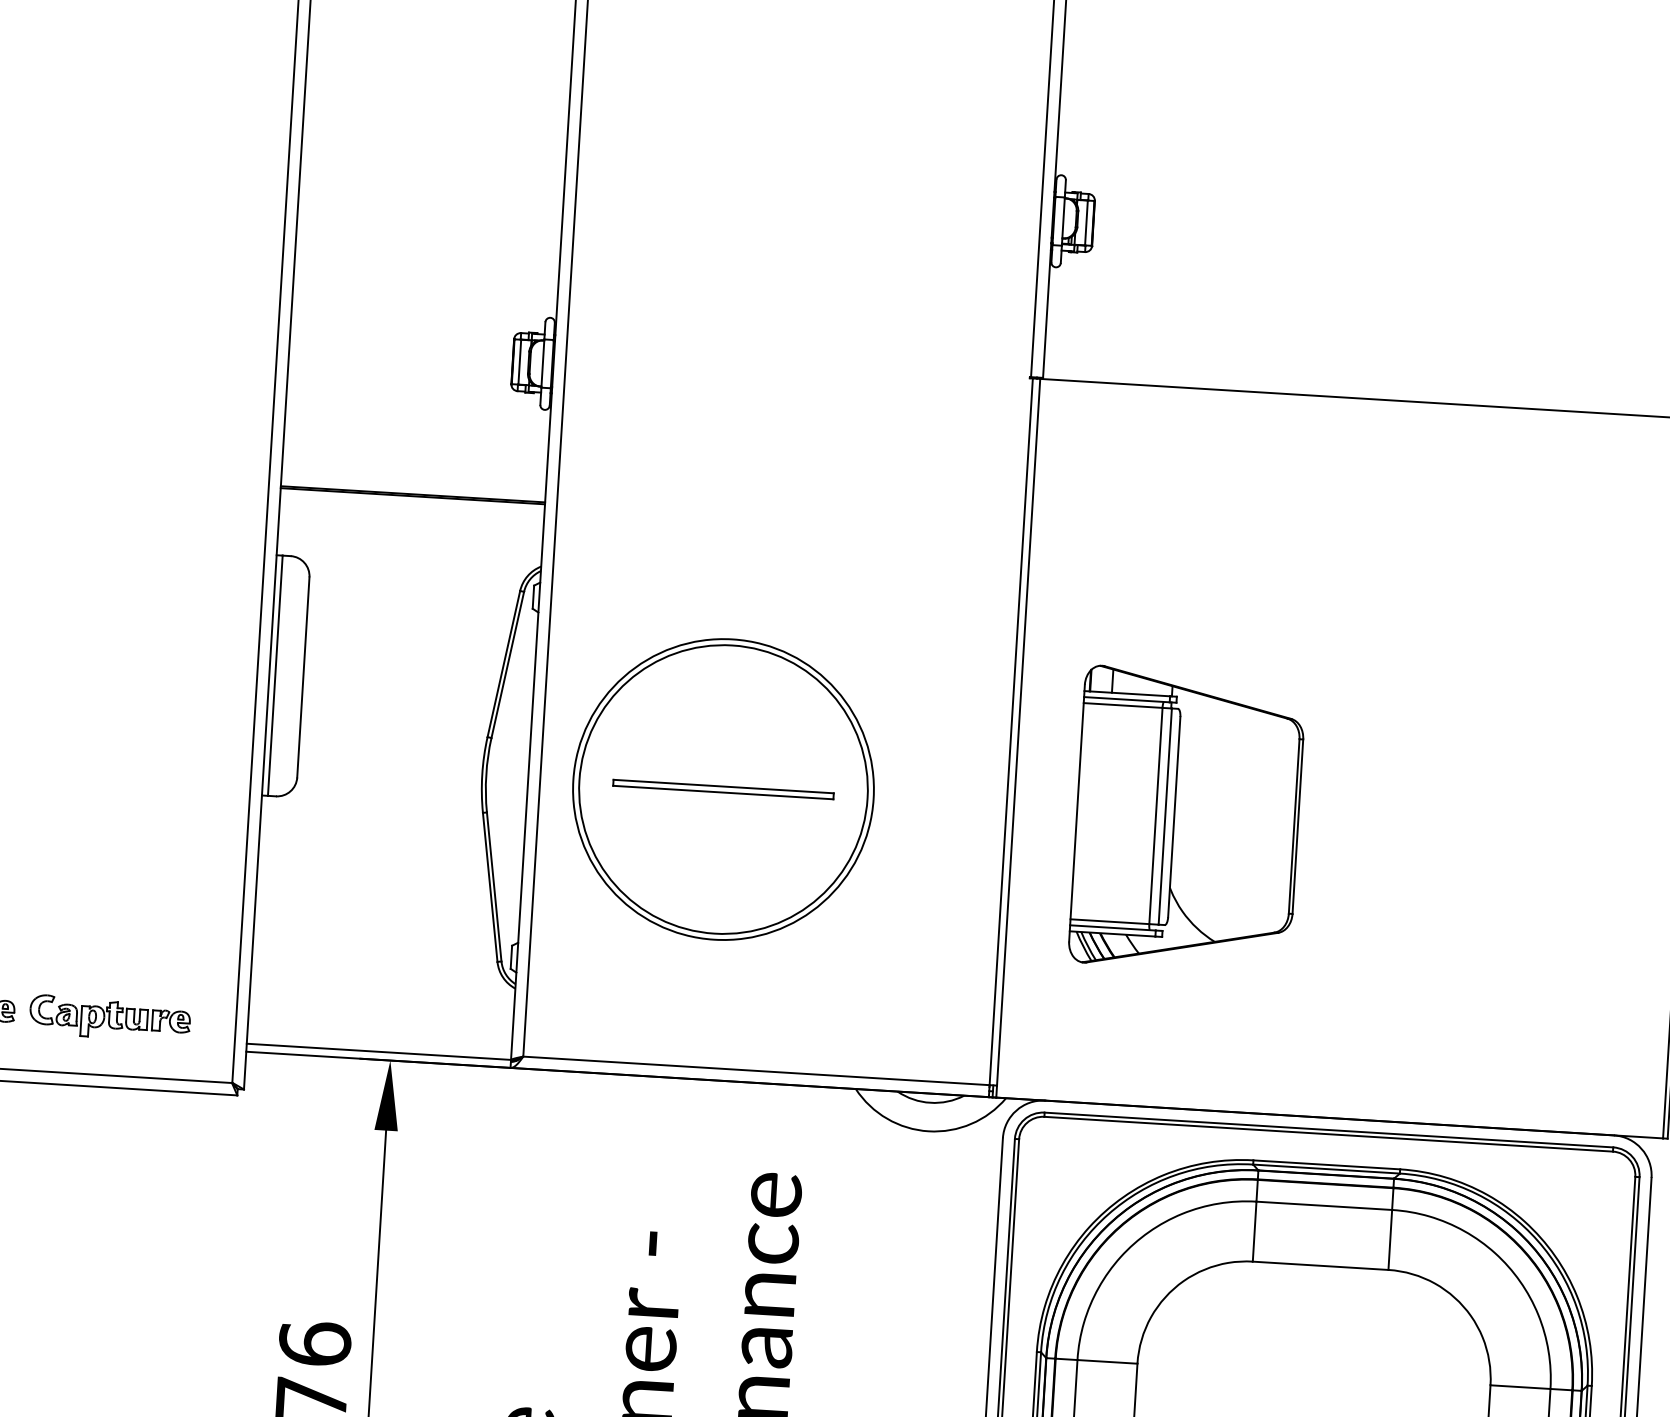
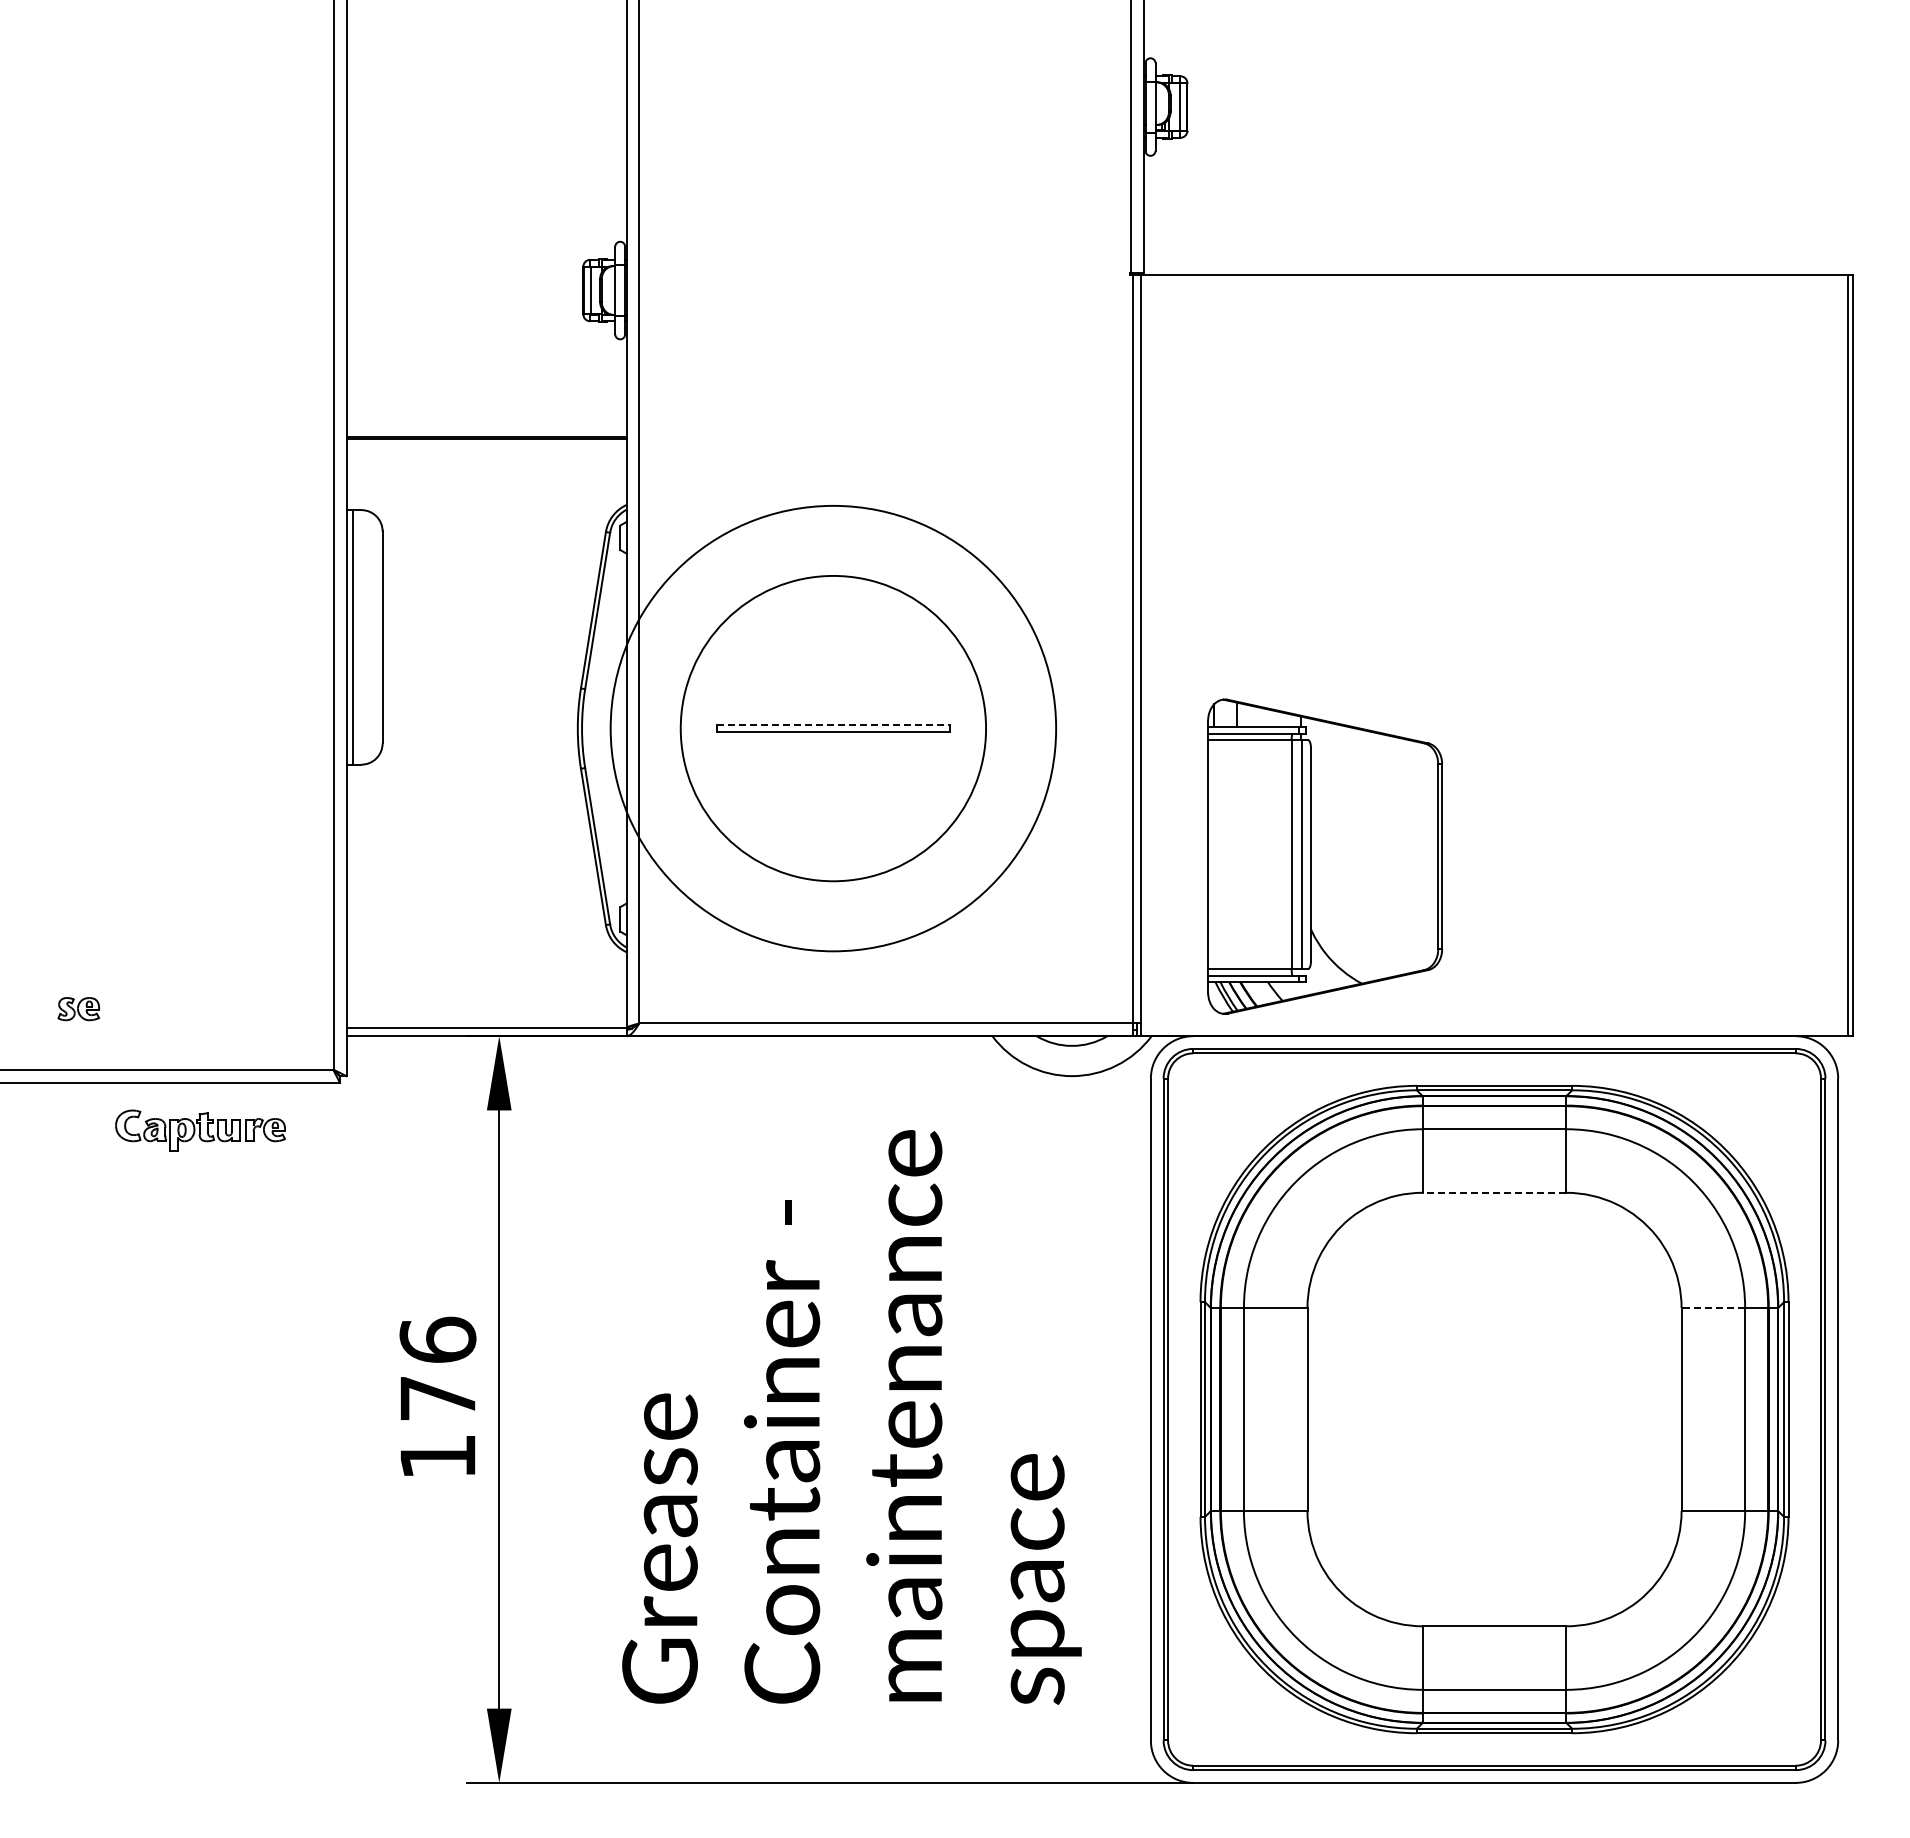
line: (723, 786) -> (833, 725), solid -> dashed
circle: (723, 789) -> (833, 728), size x1.4
part: (1186, 819) -> (1324, 856), moved
part: (109, 1018) -> (200, 1130), moved
line: (1320, 1265) -> (1494, 1192), solid -> dashed
line: (1520, 1386) -> (1713, 1307), solid -> dashed

